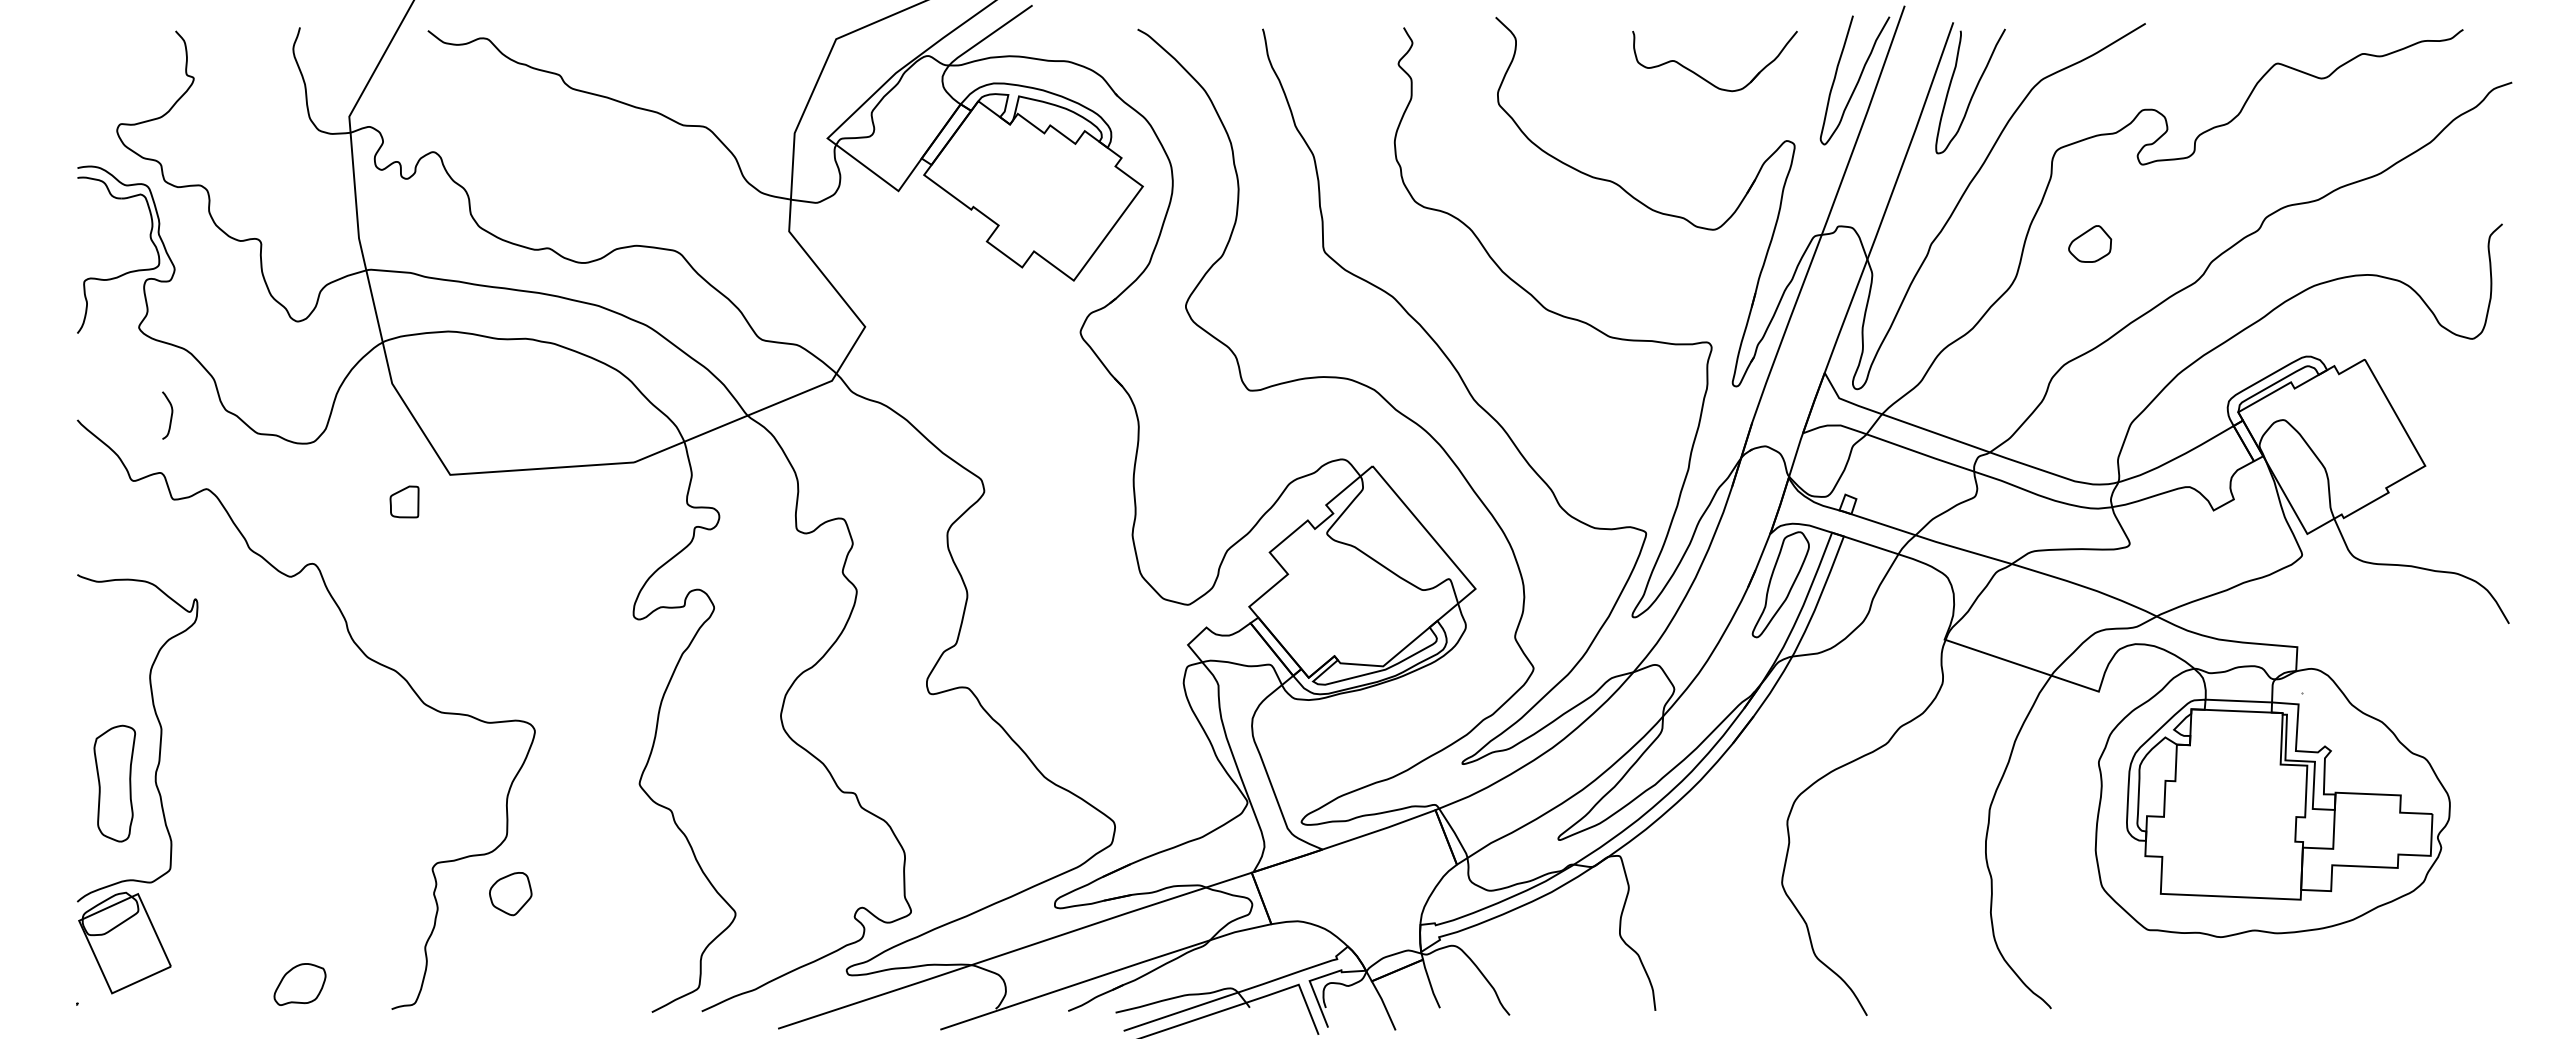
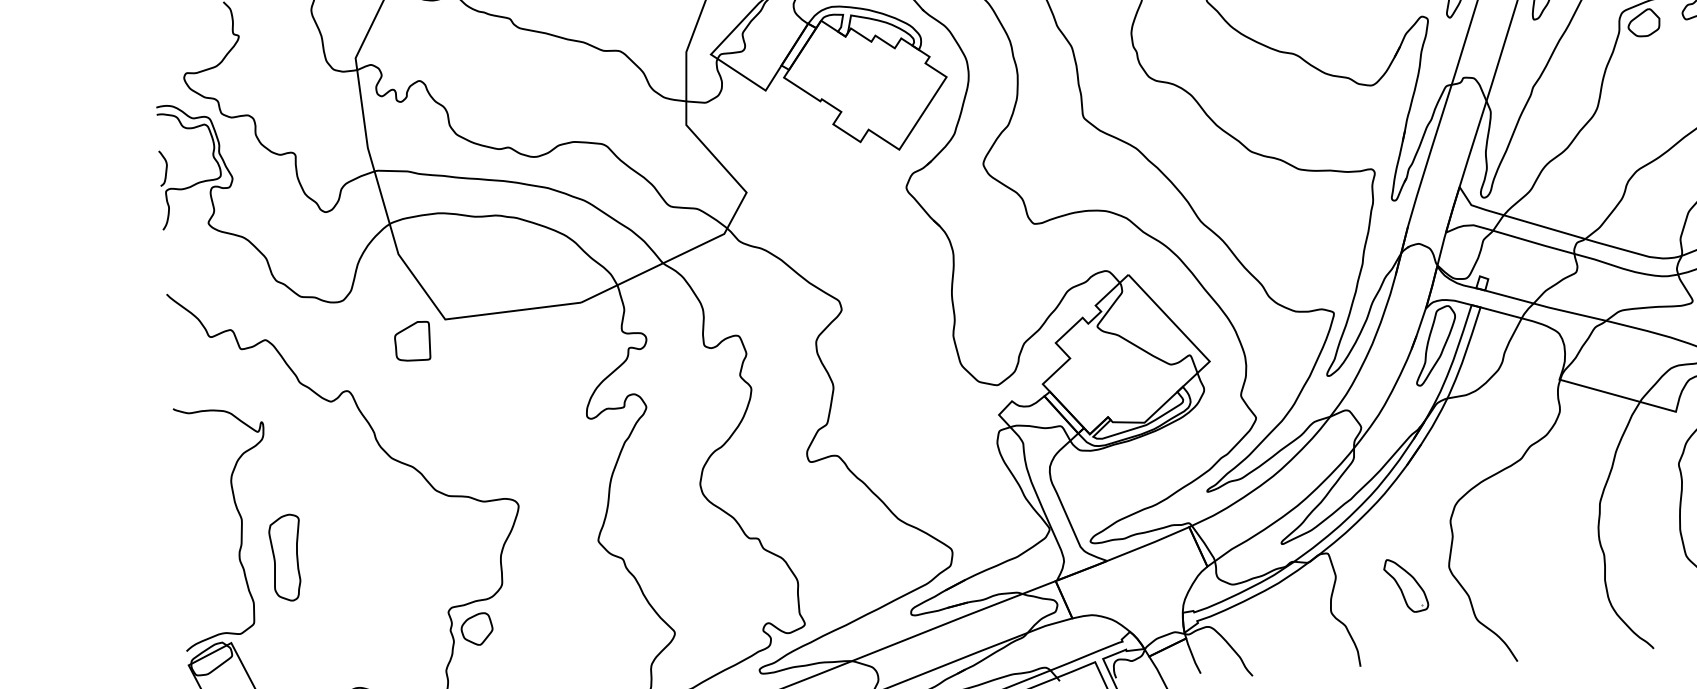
part: (2090, 243) -> (1644, 22), moved
curve: (170, 416) -> (165, 169), moved
part: (404, 501) -> (412, 341), size x1.67
part: (114, 783) -> (285, 557), moved
part: (510, 894) -> (476, 629), moved
part: (1722, 905) -> (1405, 585), added

